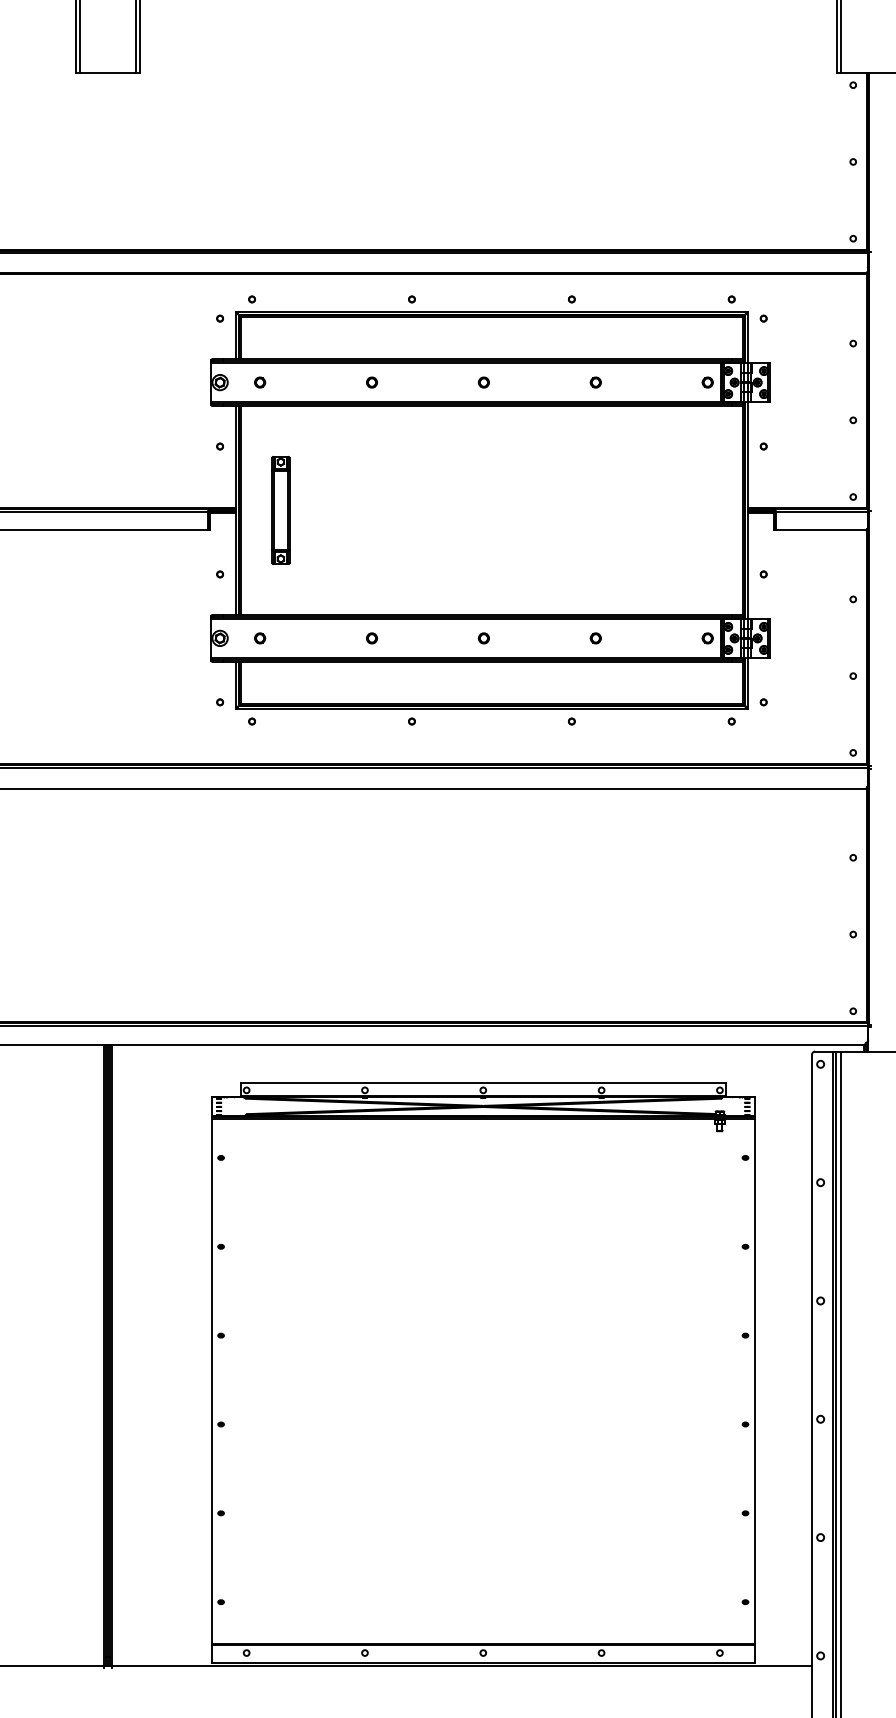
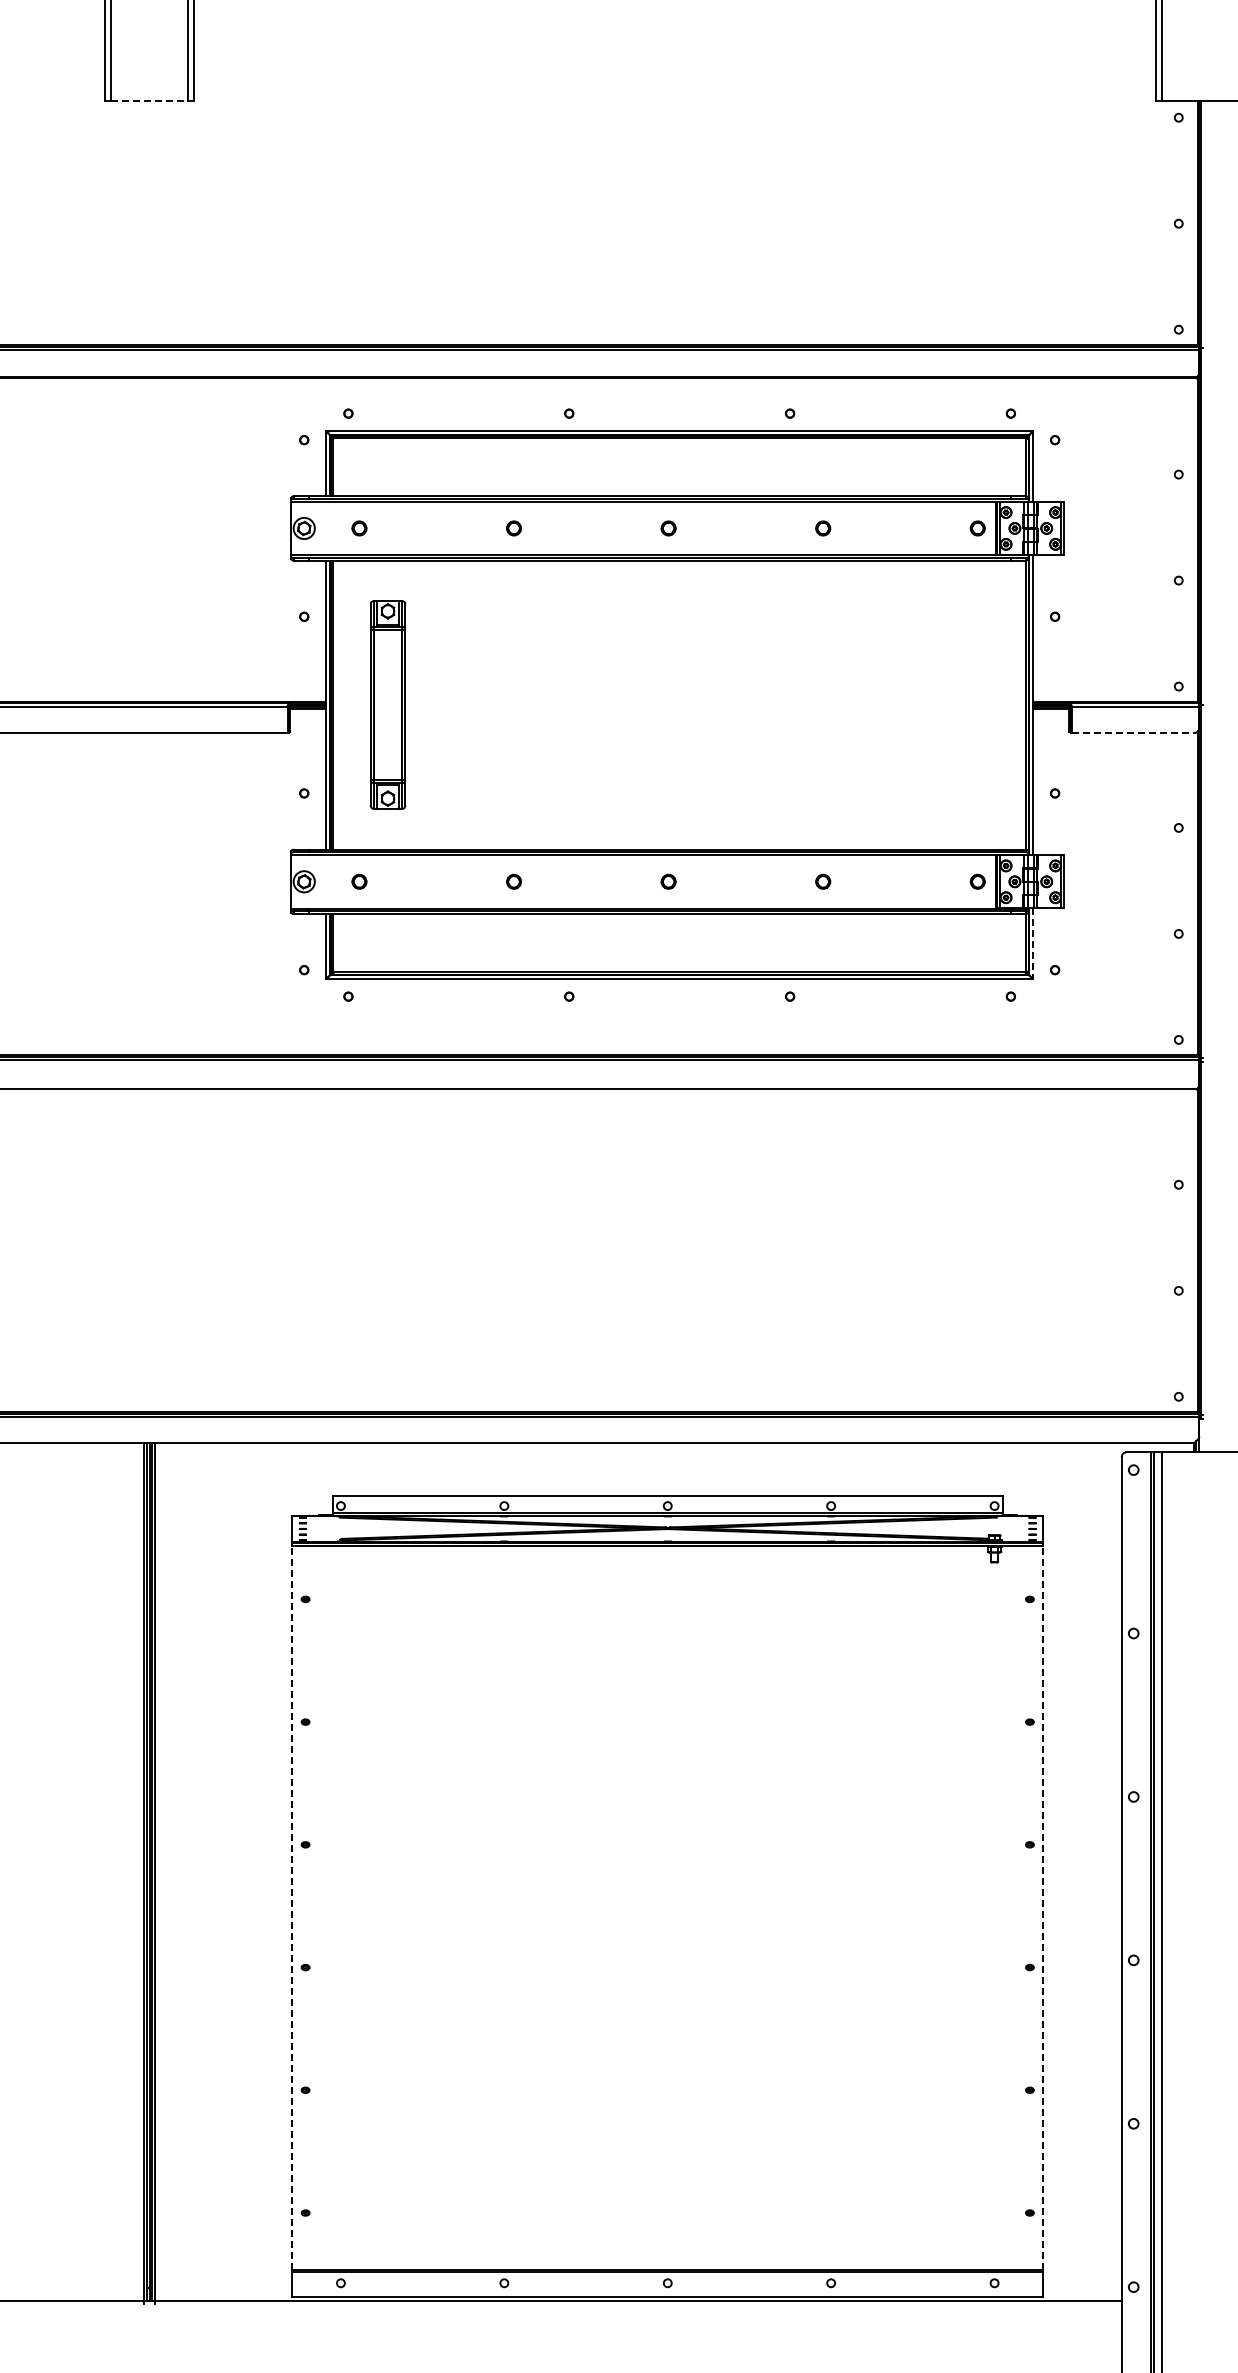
line: (108, 73) -> (149, 101), solid -> dashed
part: (281, 510) -> (388, 705), size x1.4
line: (821, 530) -> (1134, 732), solid -> dashed
line: (748, 683) -> (1033, 944), solid -> dashed
line: (211, 1381) -> (292, 1907), solid -> dashed
line: (755, 1381) -> (1043, 1907), solid -> dashed

